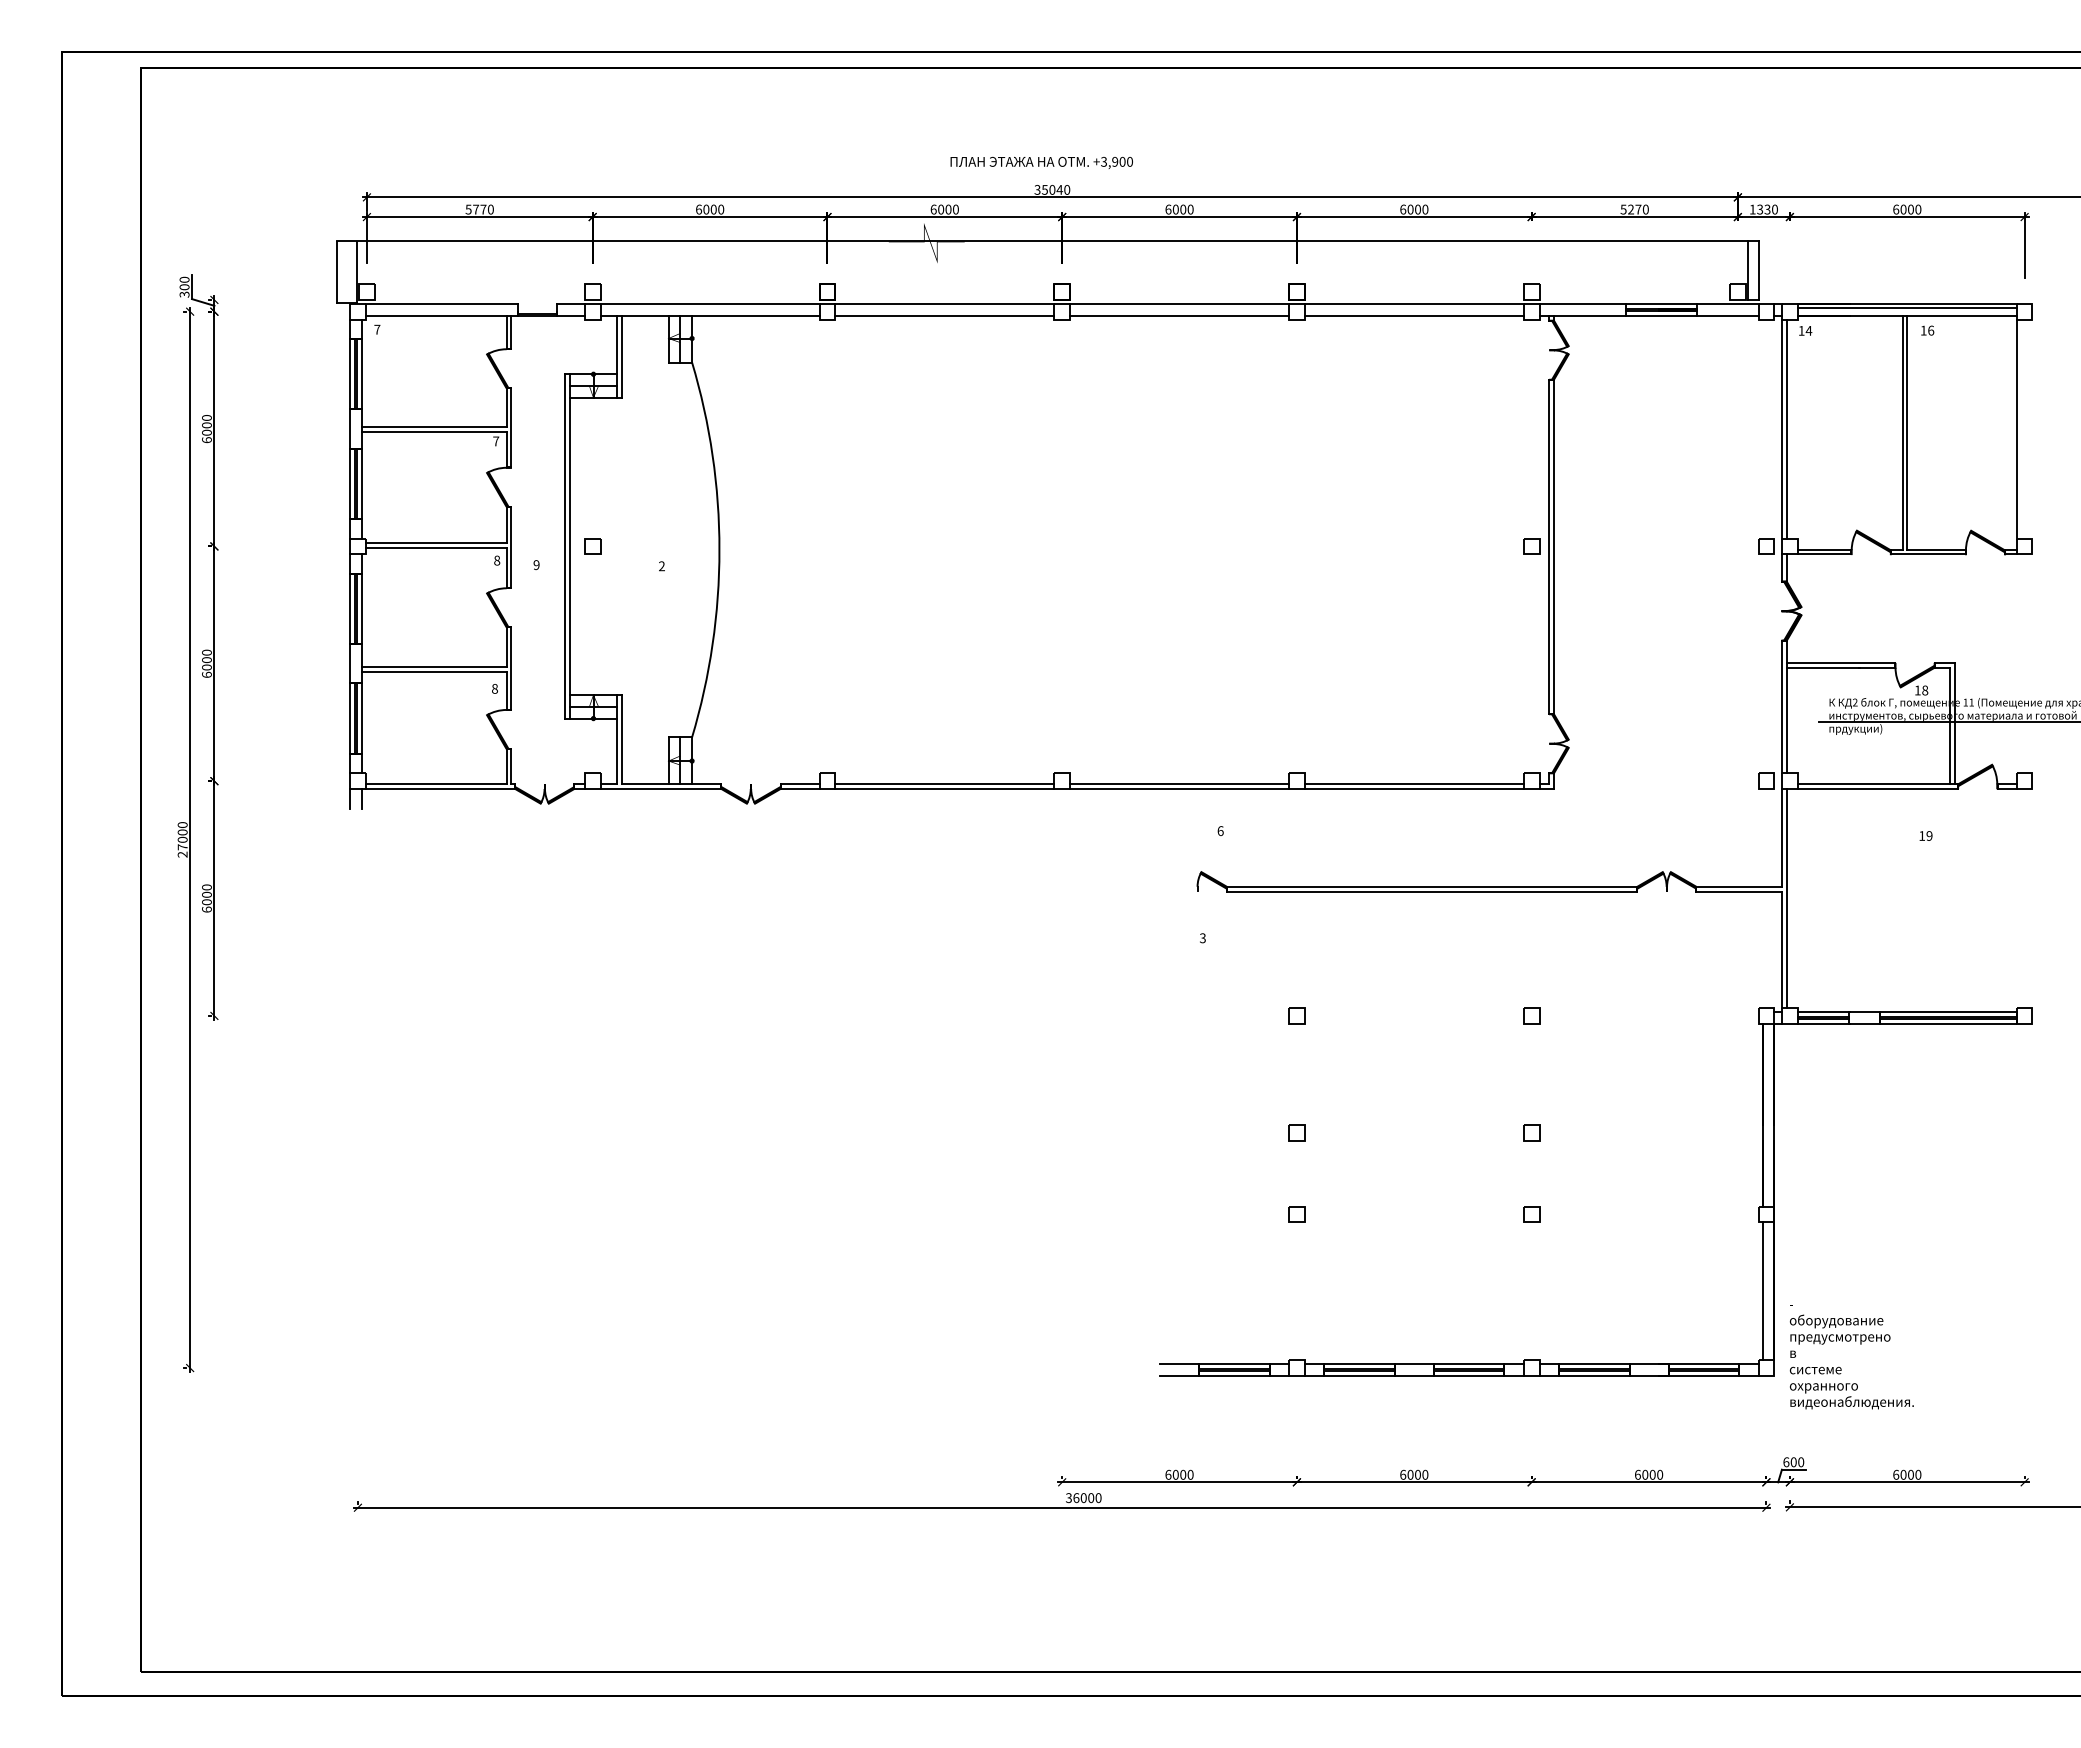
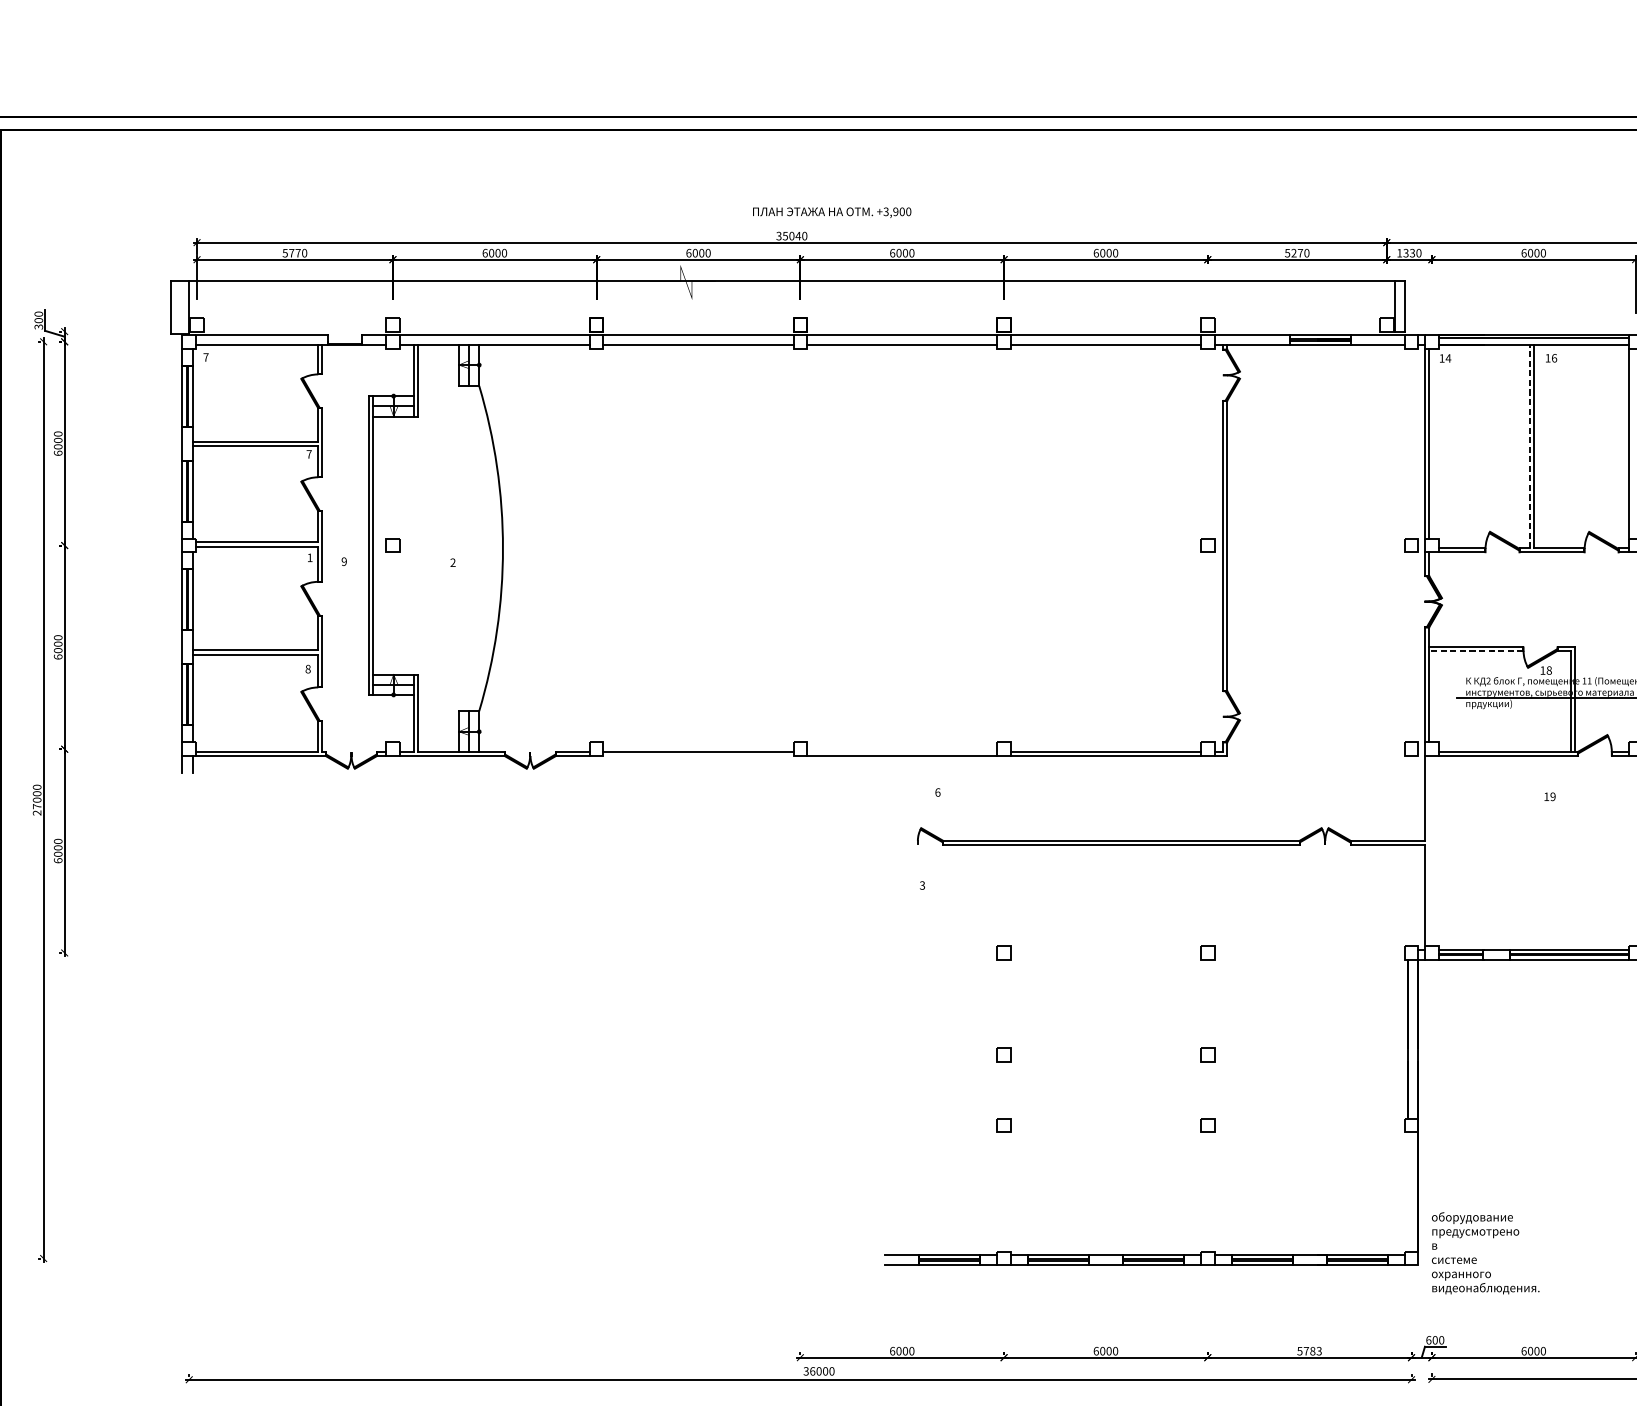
text: (1041, 162) -> (831, 212), moved
line: (1902, 432) -> (1529, 446), solid -> dashed
text: (497, 560) -> (310, 557), 8 -> 1
line: (1840, 667) -> (1475, 650), solid -> dashed
line: (1179, 784) -> (902, 752), removed
line: (944, 789) -> (698, 756), removed
line: (1786, 898) -> (1428, 851), removed
line: (1762, 1291) -> (1408, 1192), removed
text: (1648, 1474) -> (1309, 1350), 6000 -> 5783

